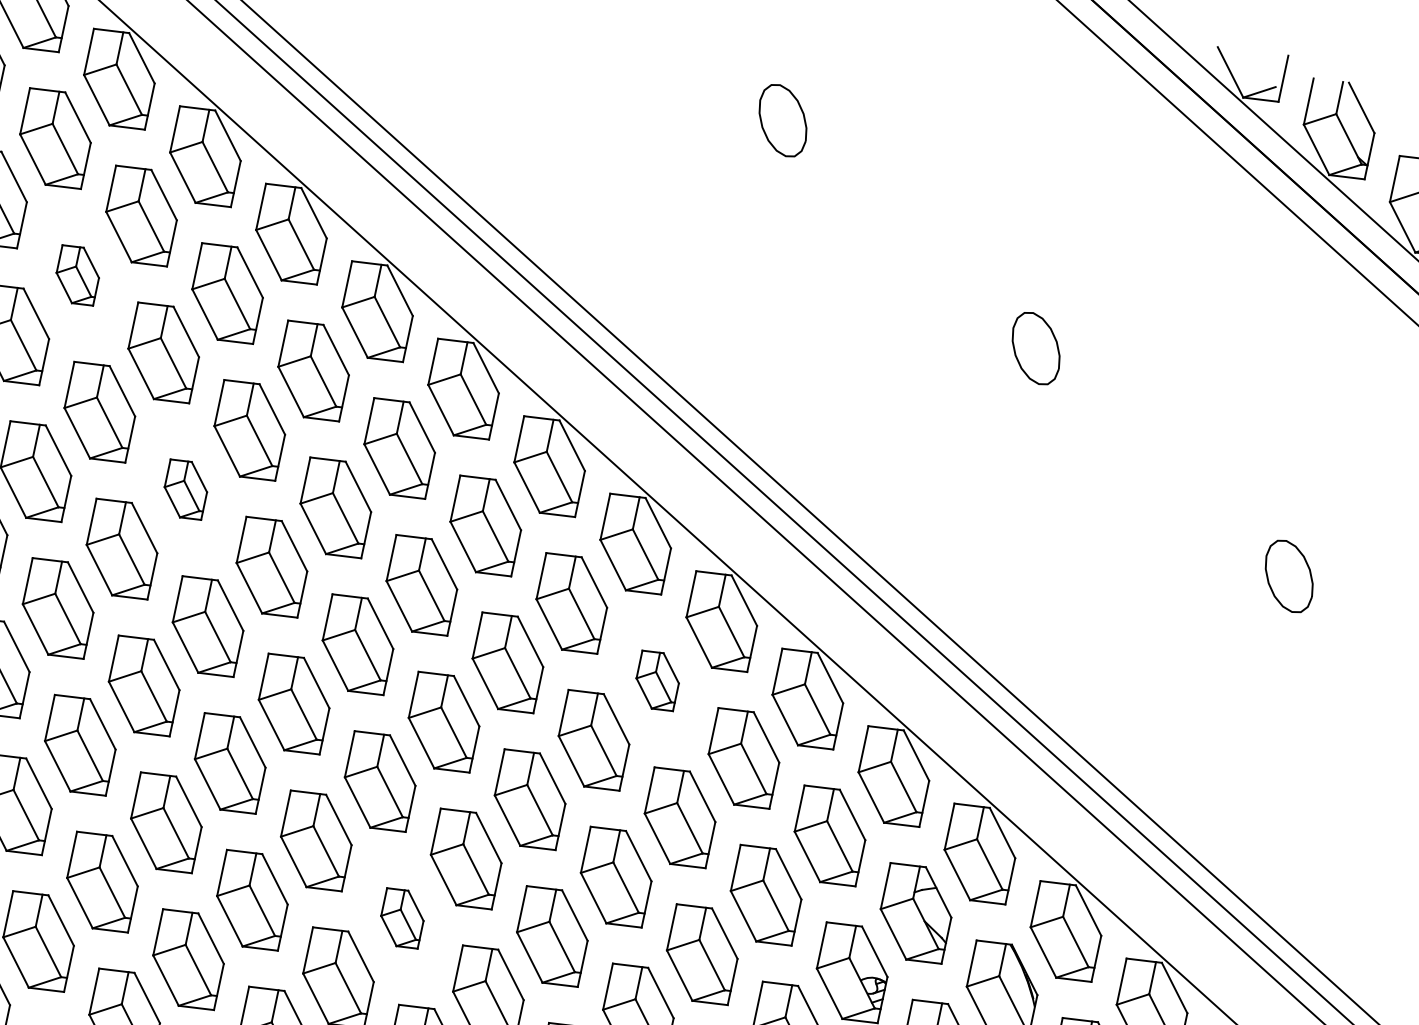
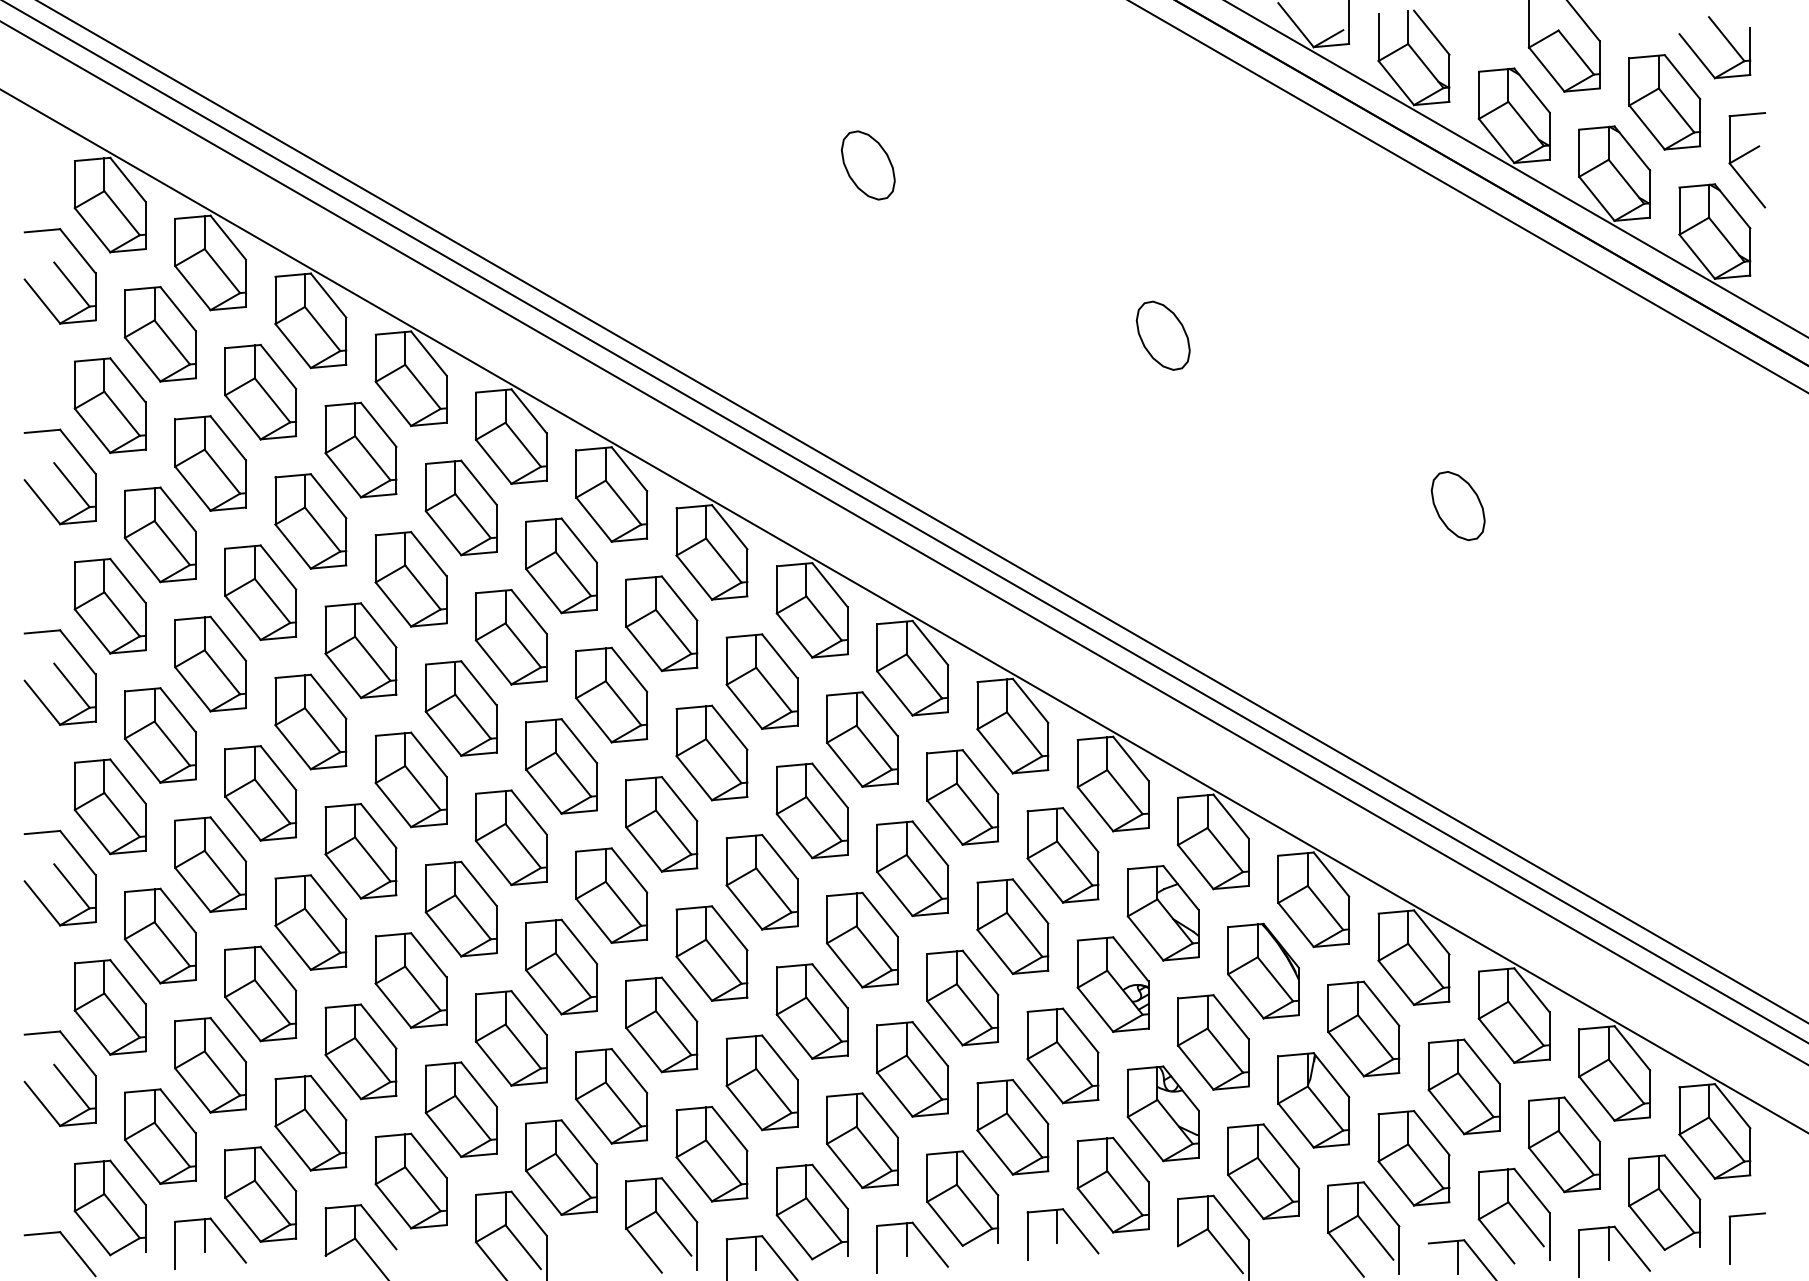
part: (77, 275) -> (210, 463), size x1.67
part: (185, 489) -> (360, 650), size x1.67
part: (656, 680) -> (861, 739), size x1.67
part: (402, 917) -> (661, 1024), size x1.67

